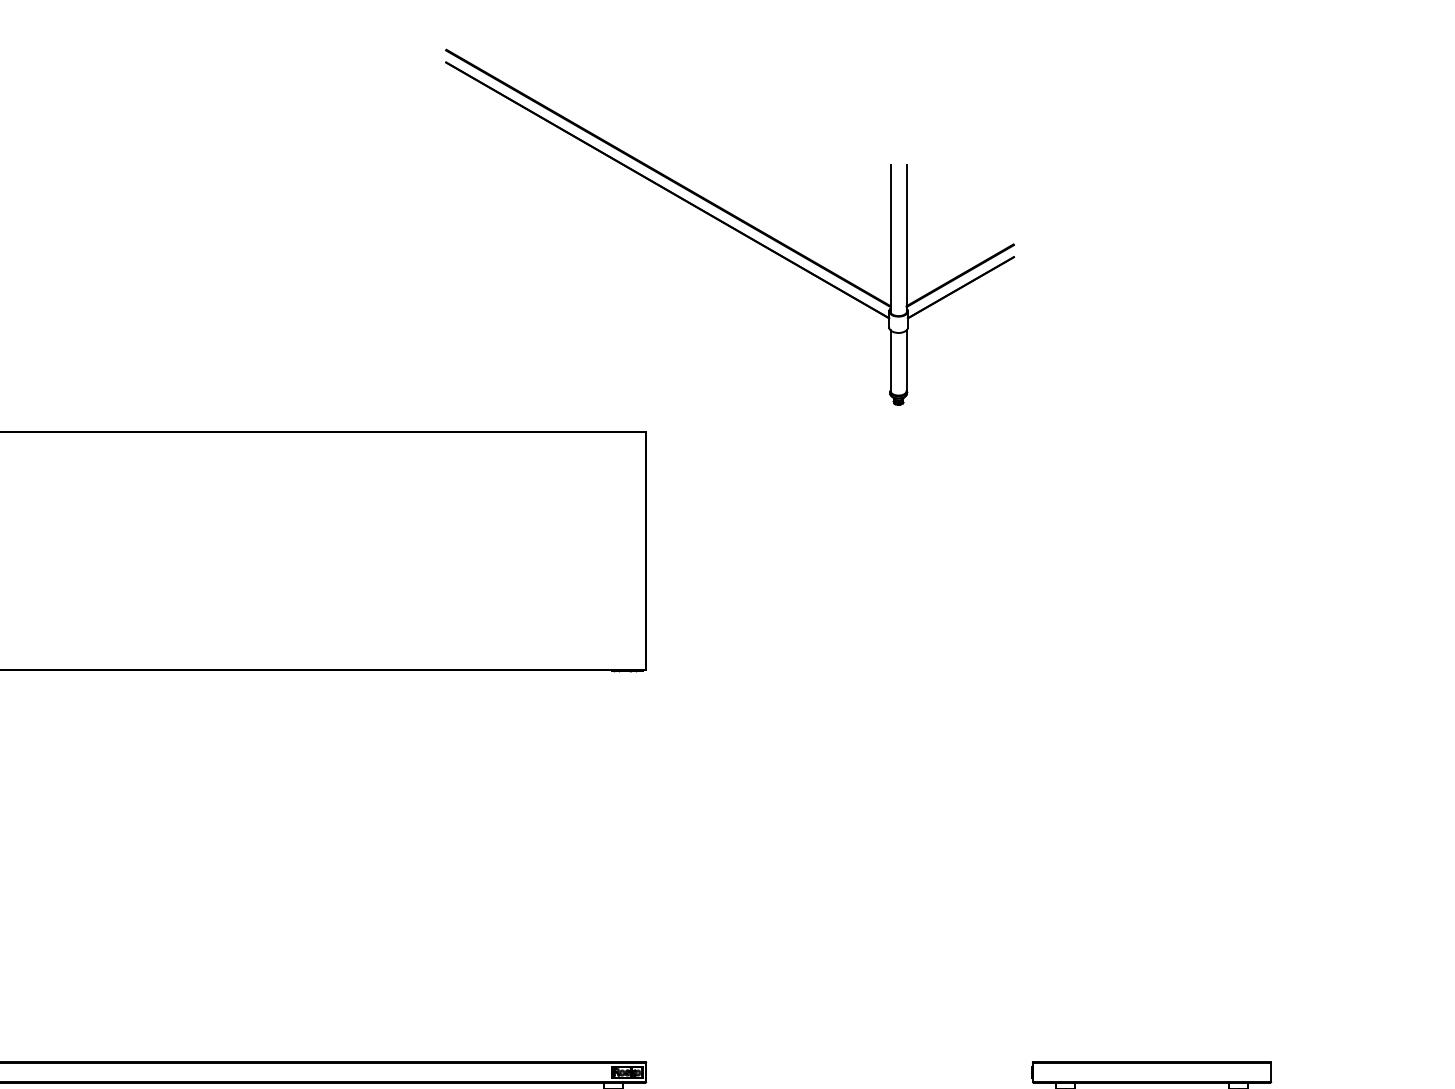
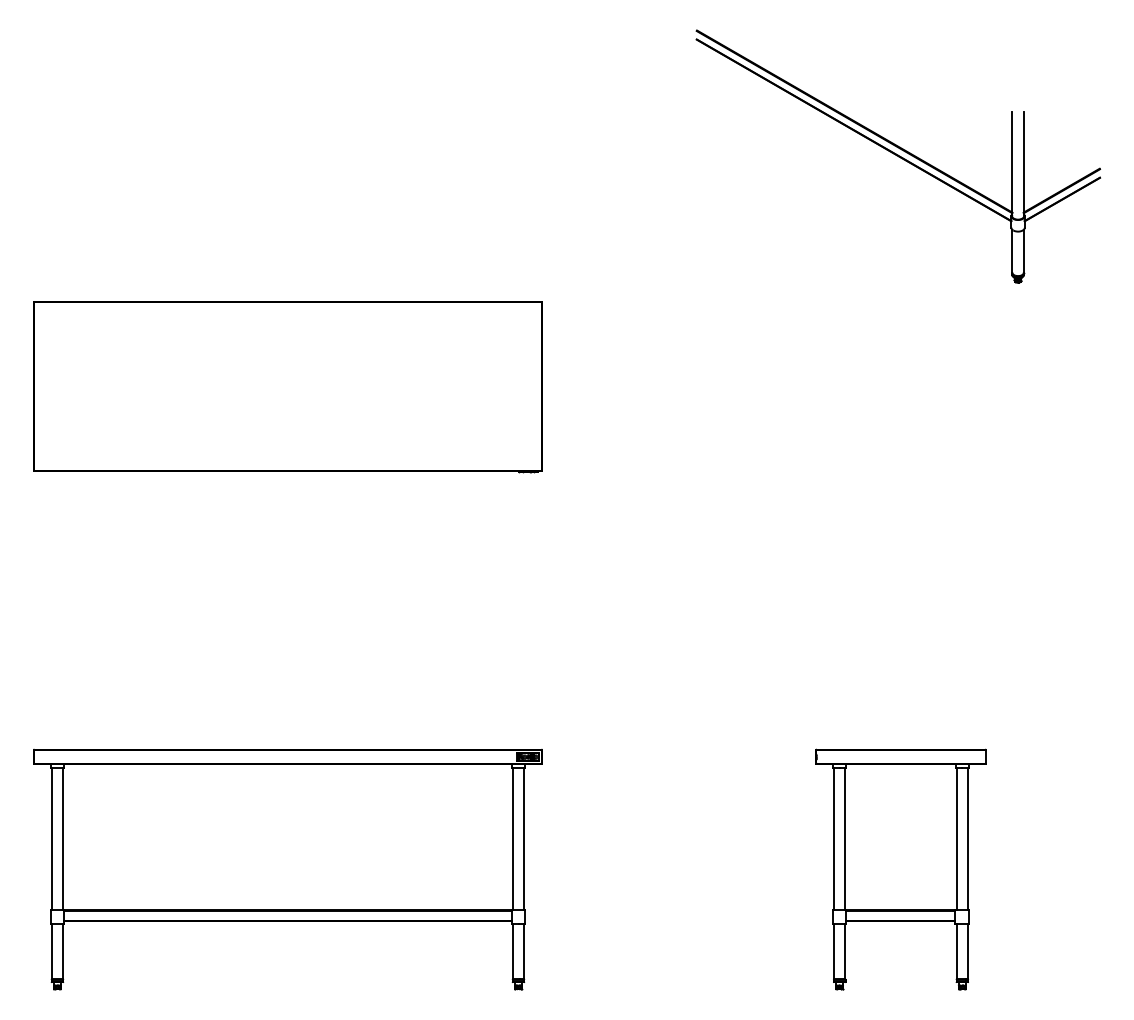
part: (728, 227) -> (897, 156), moved

